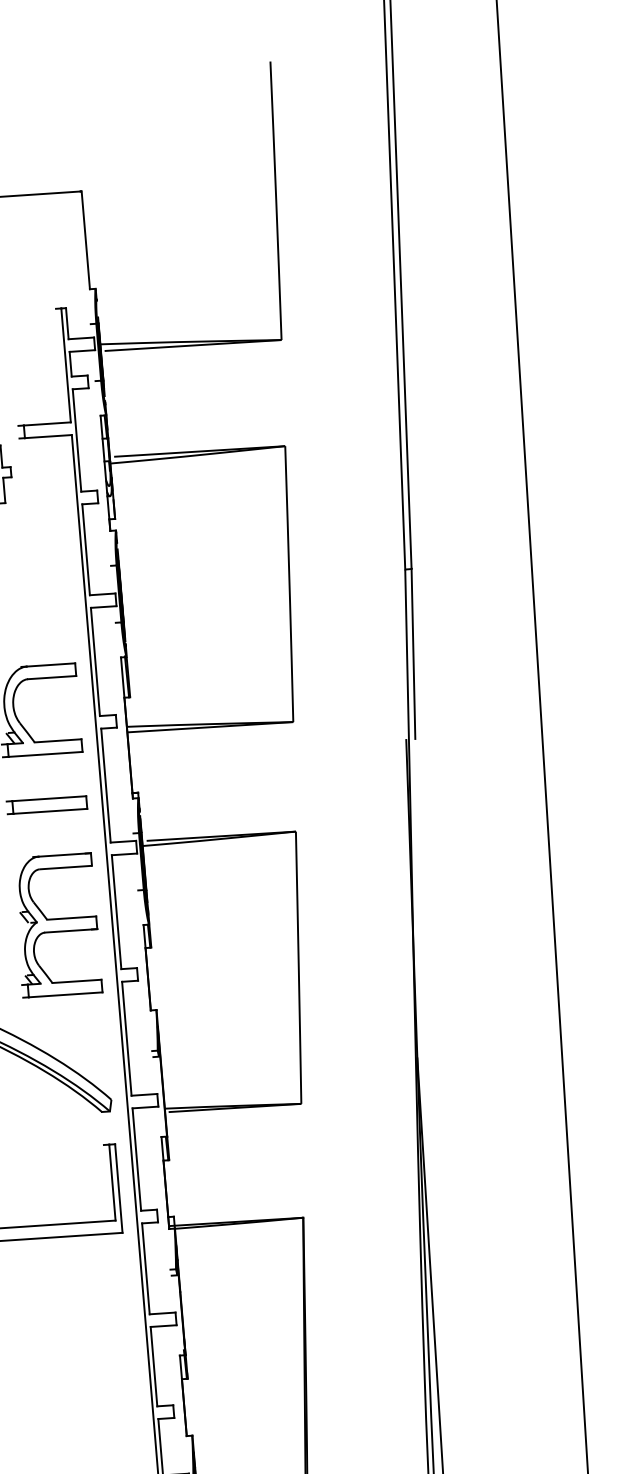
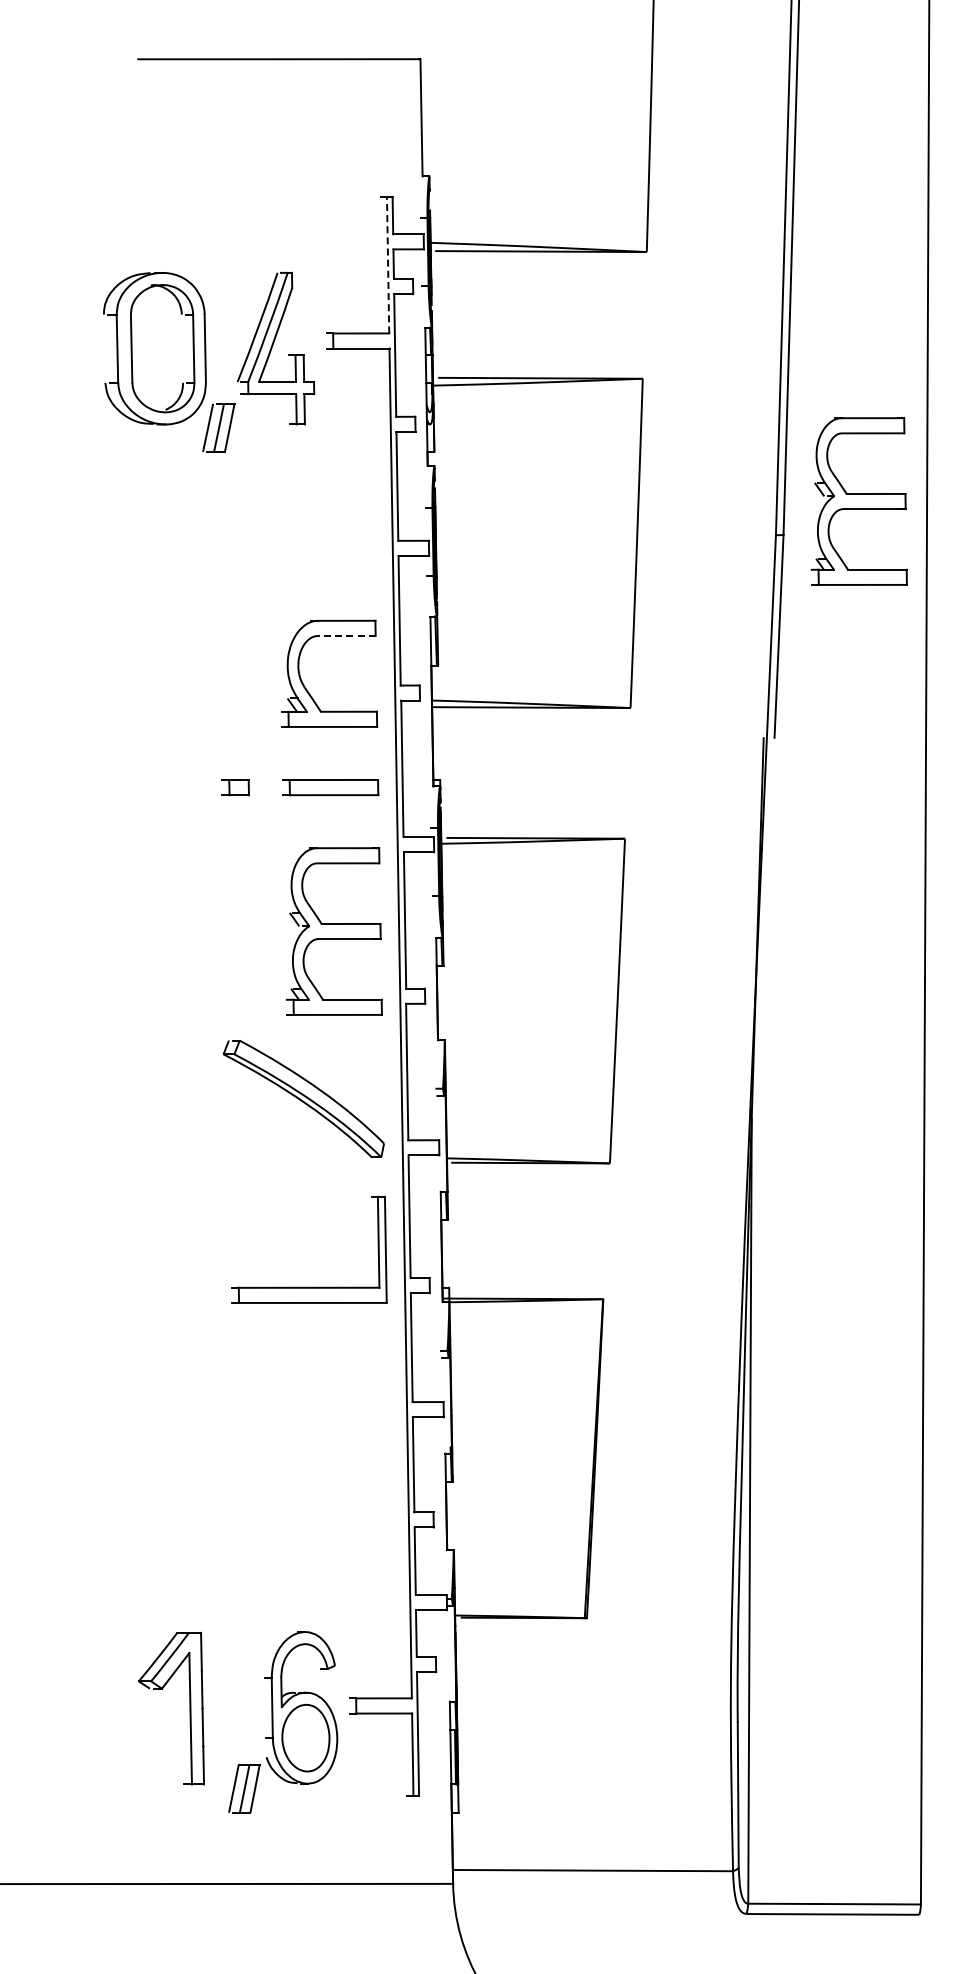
line: (66, 364) -> (388, 264), solid -> dashed
part: (472, 536) -> (858, 501), added
line: (51, 677) -> (346, 635), solid -> dashed

